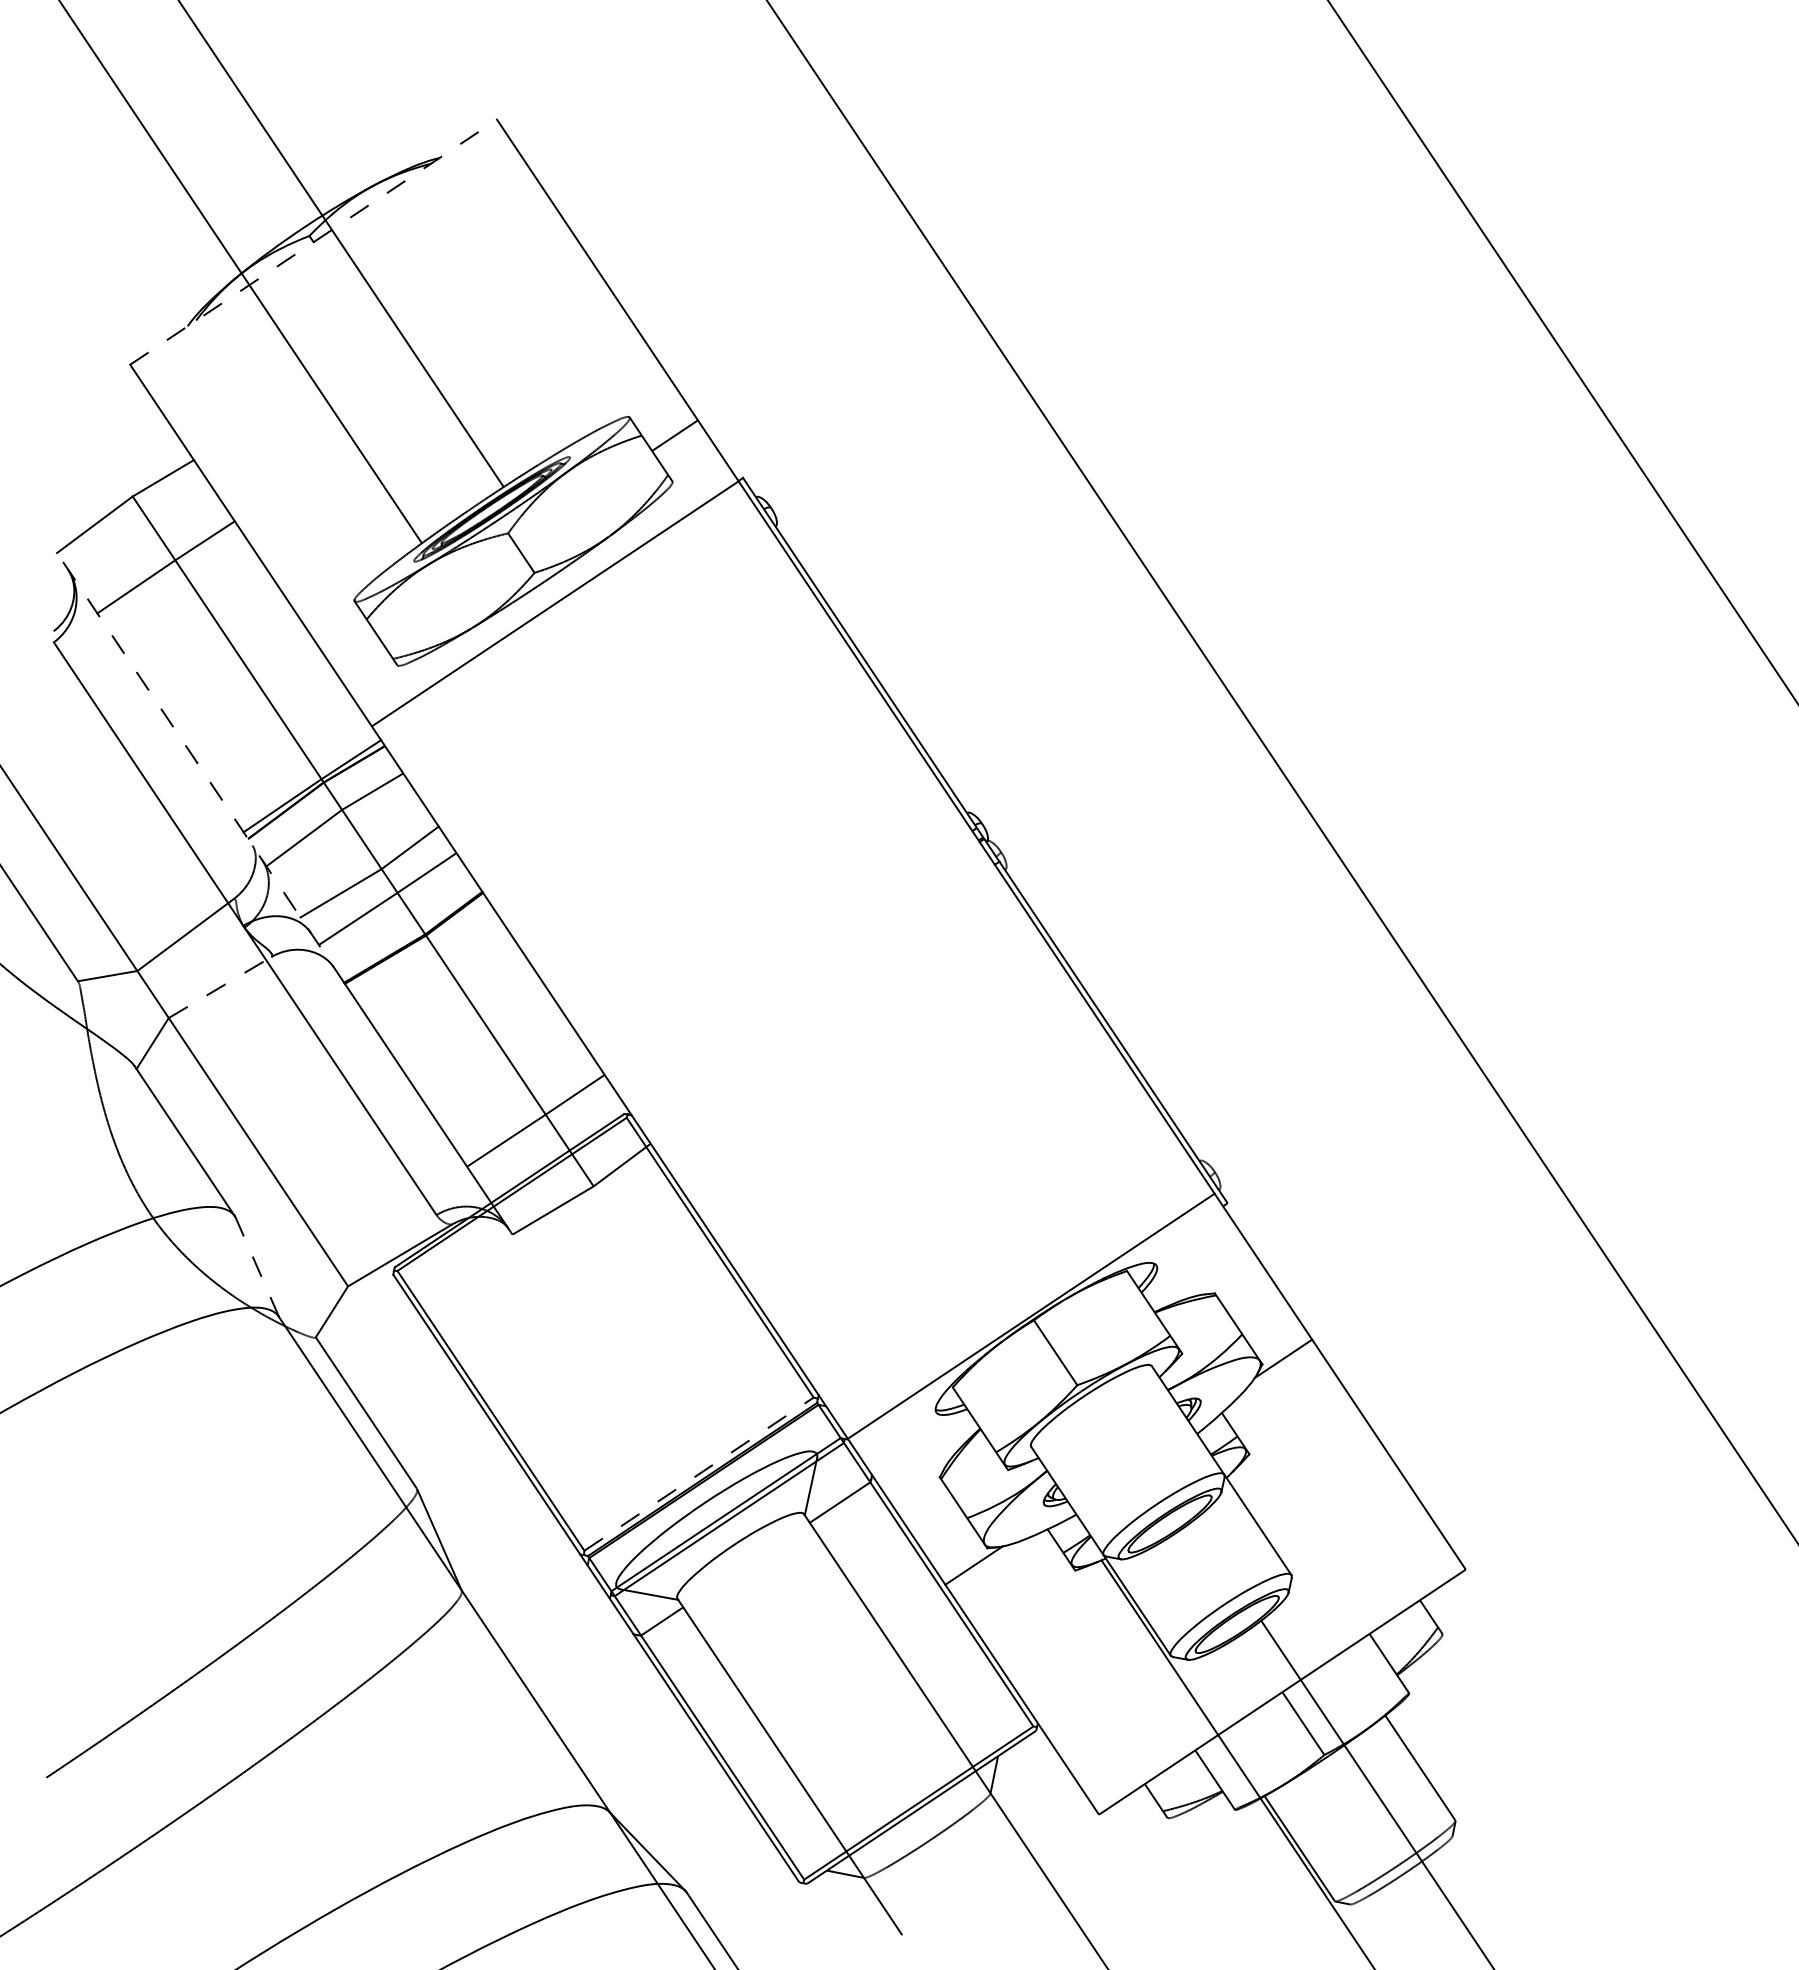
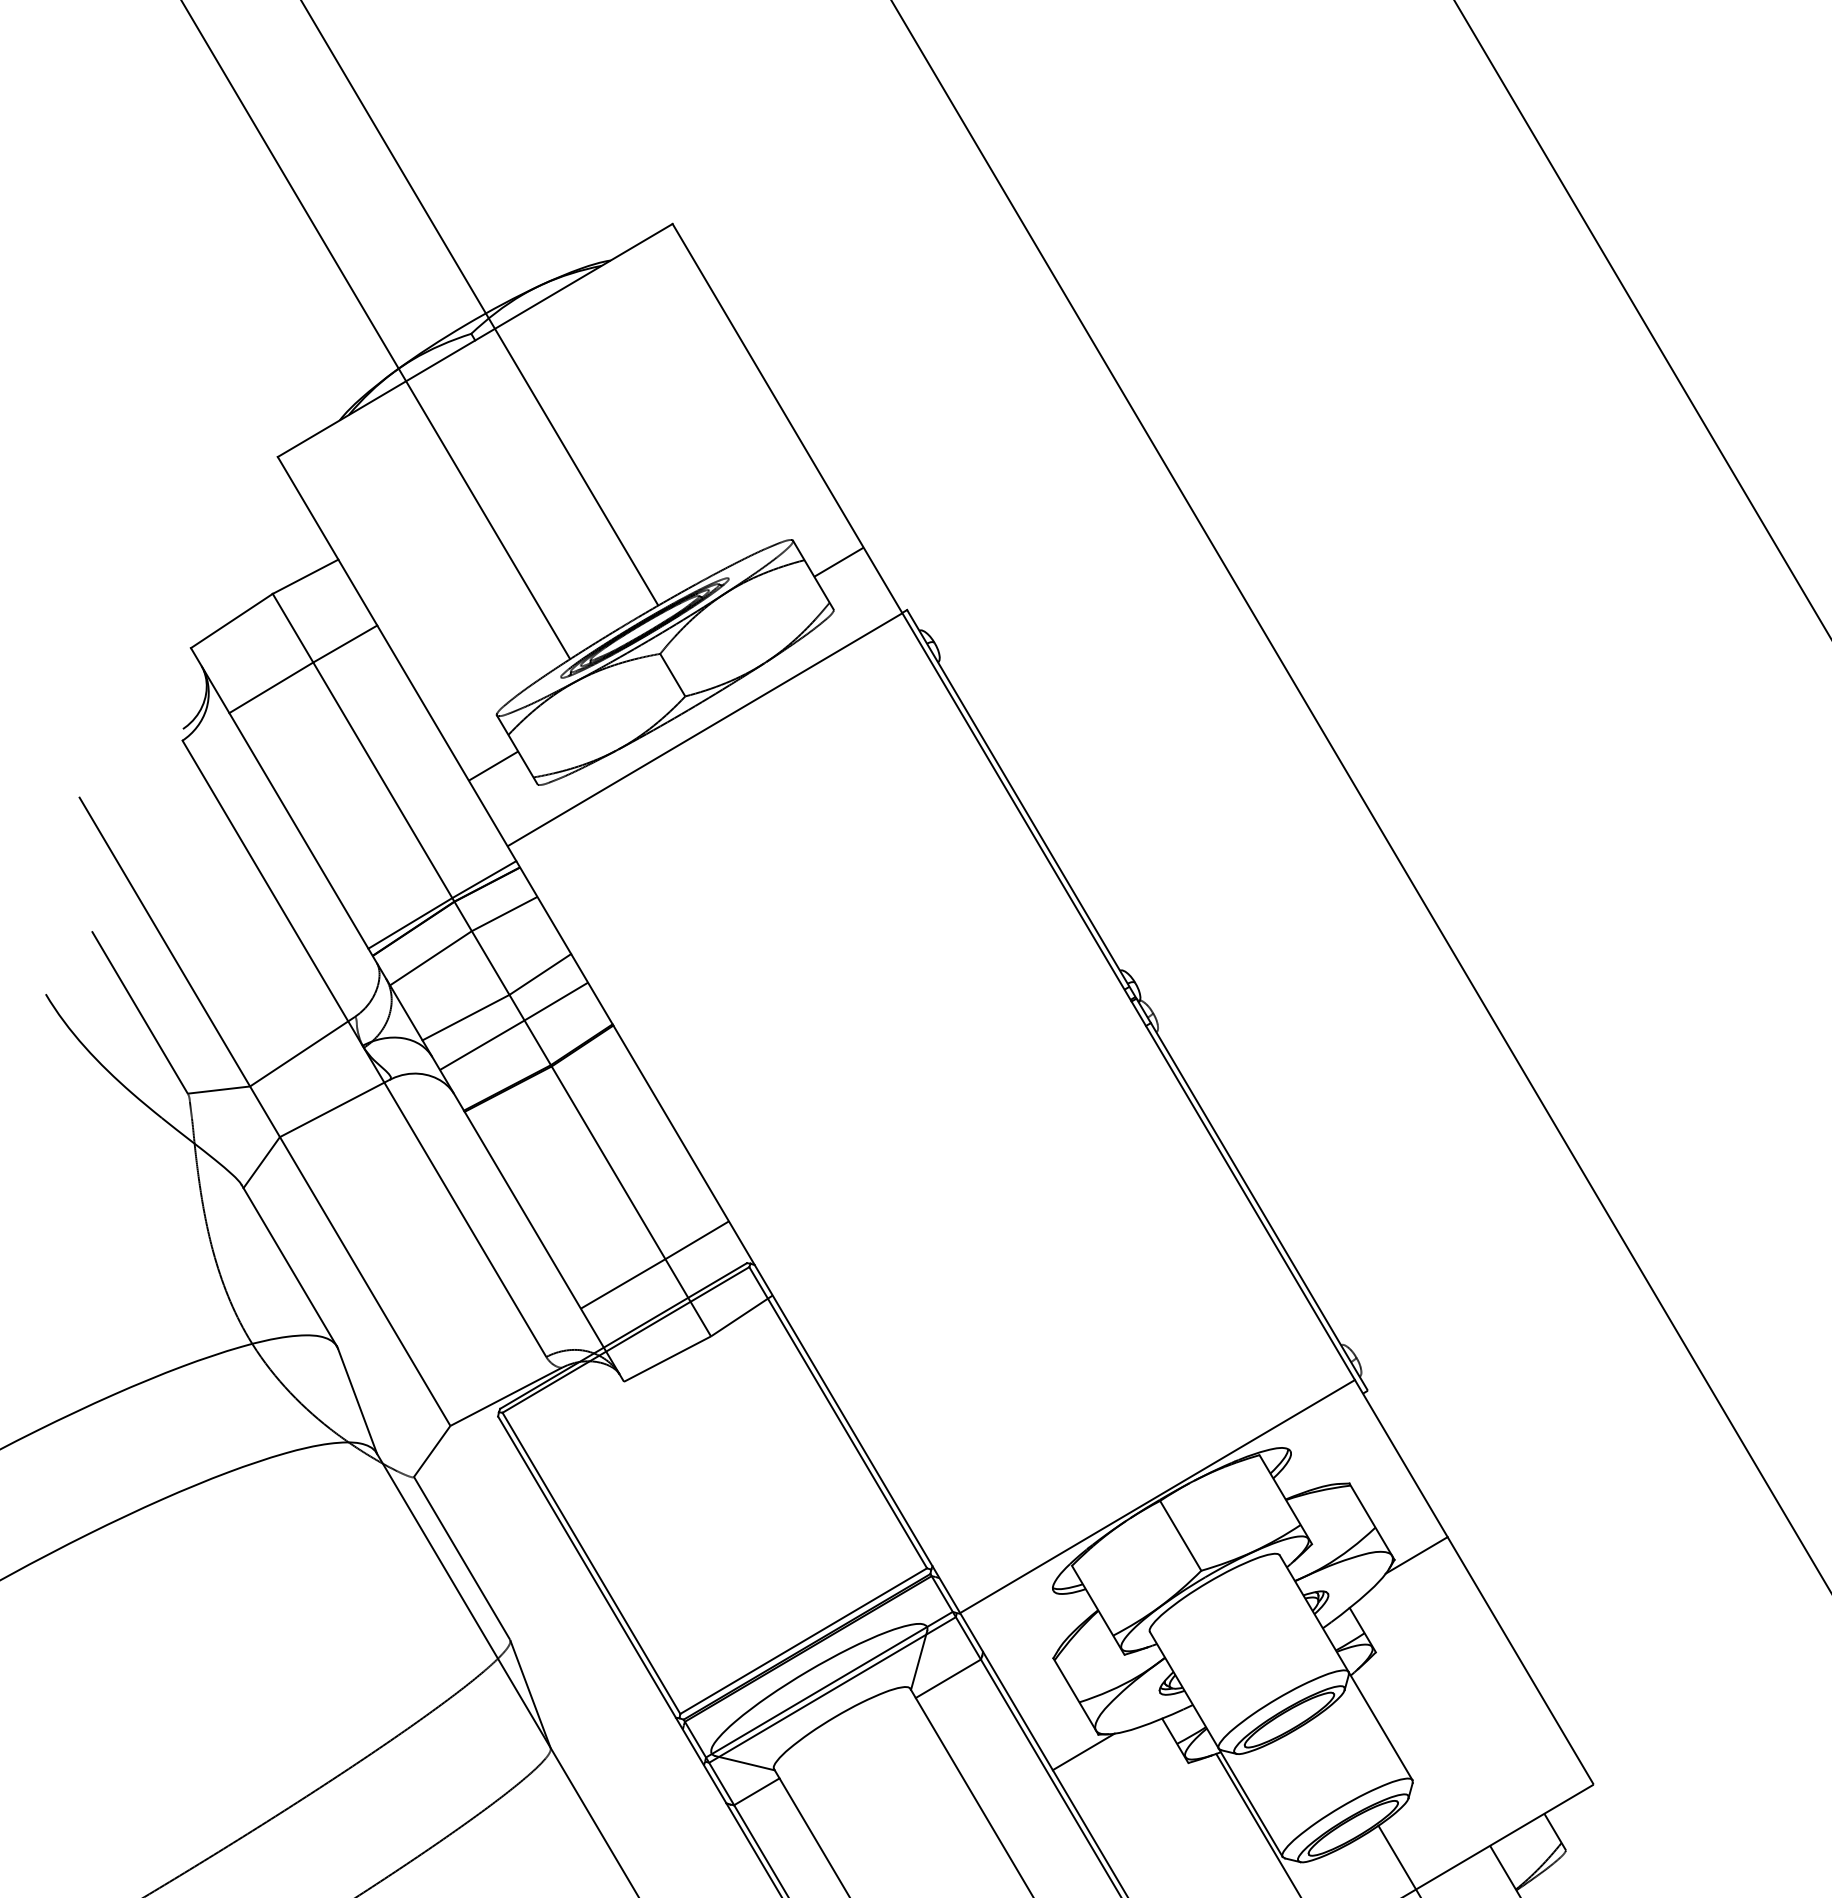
line: (313, 242) -> (475, 340), dashed -> solid
line: (353, 649) -> (492, 765), added
line: (200, 768) -> (327, 880), dashed -> solid
line: (220, 987) -> (335, 1108), dashed -> solid
line: (257, 1267) -> (357, 1401), dashed -> solid
line: (699, 1474) -> (804, 1641), dashed -> solid

